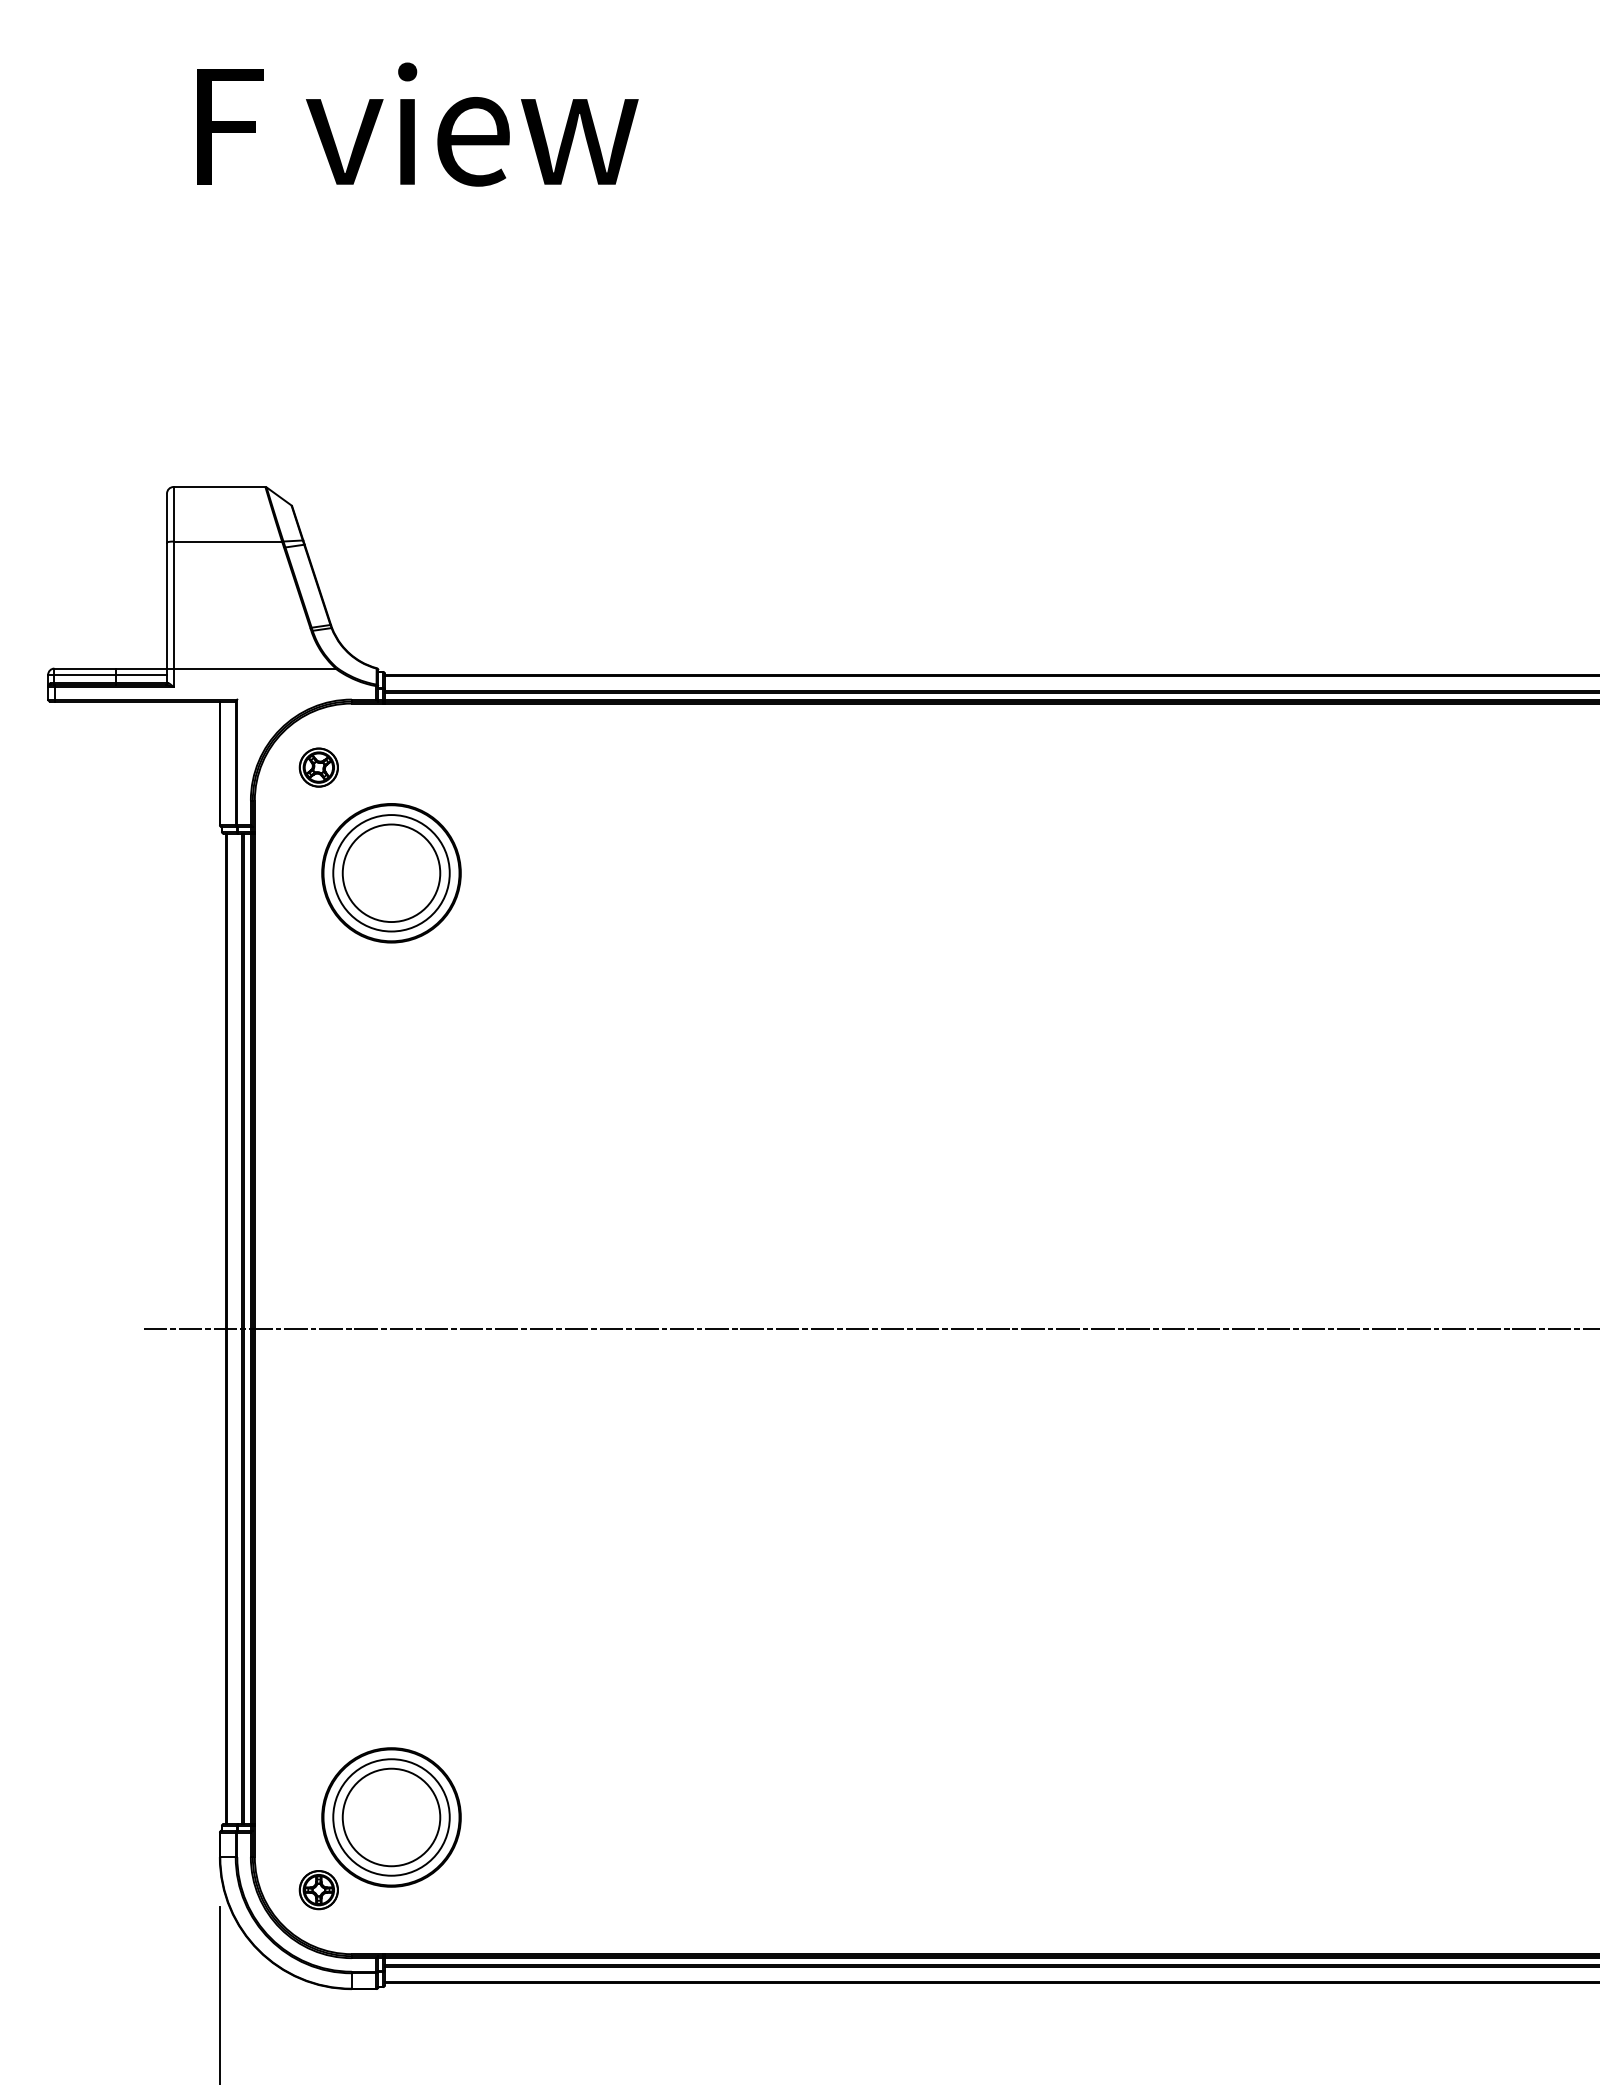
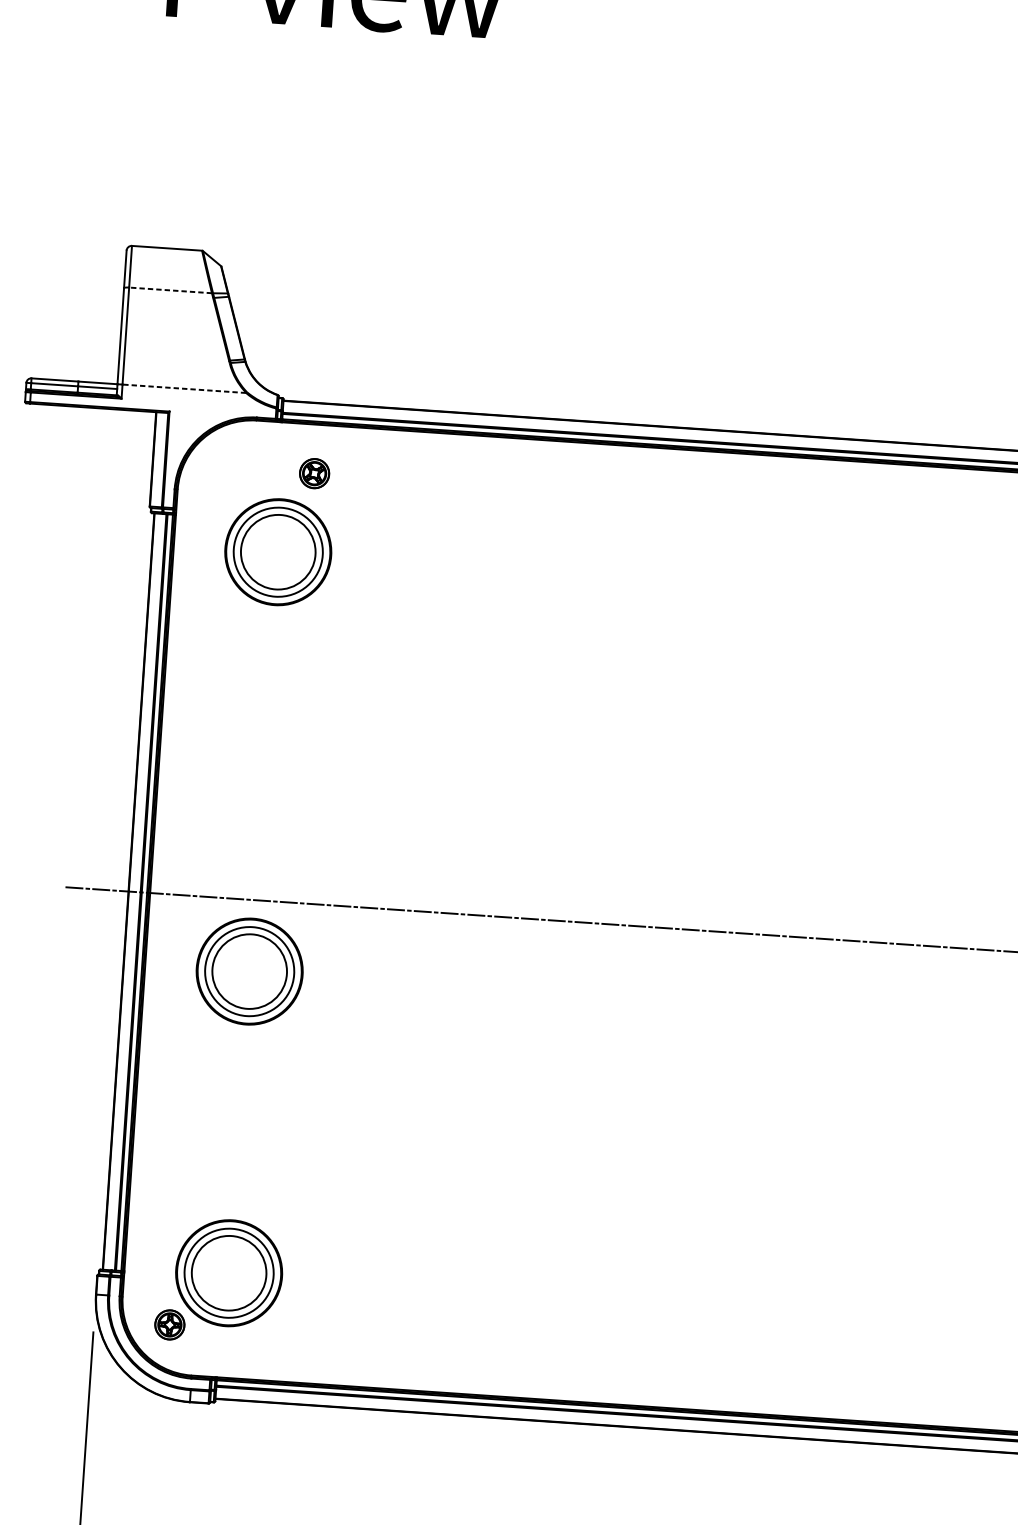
line: (227, 541) -> (170, 290), solid -> dashed
line: (254, 668) -> (184, 388), solid -> dashed
part: (318, 767) -> (314, 473), moved
part: (391, 1422) -> (249, 971), added

